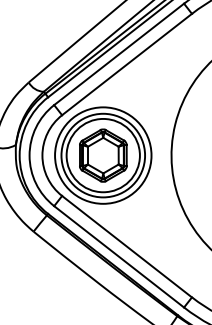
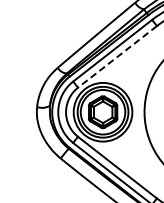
line: (127, 65) -> (117, 57), solid -> dashed

